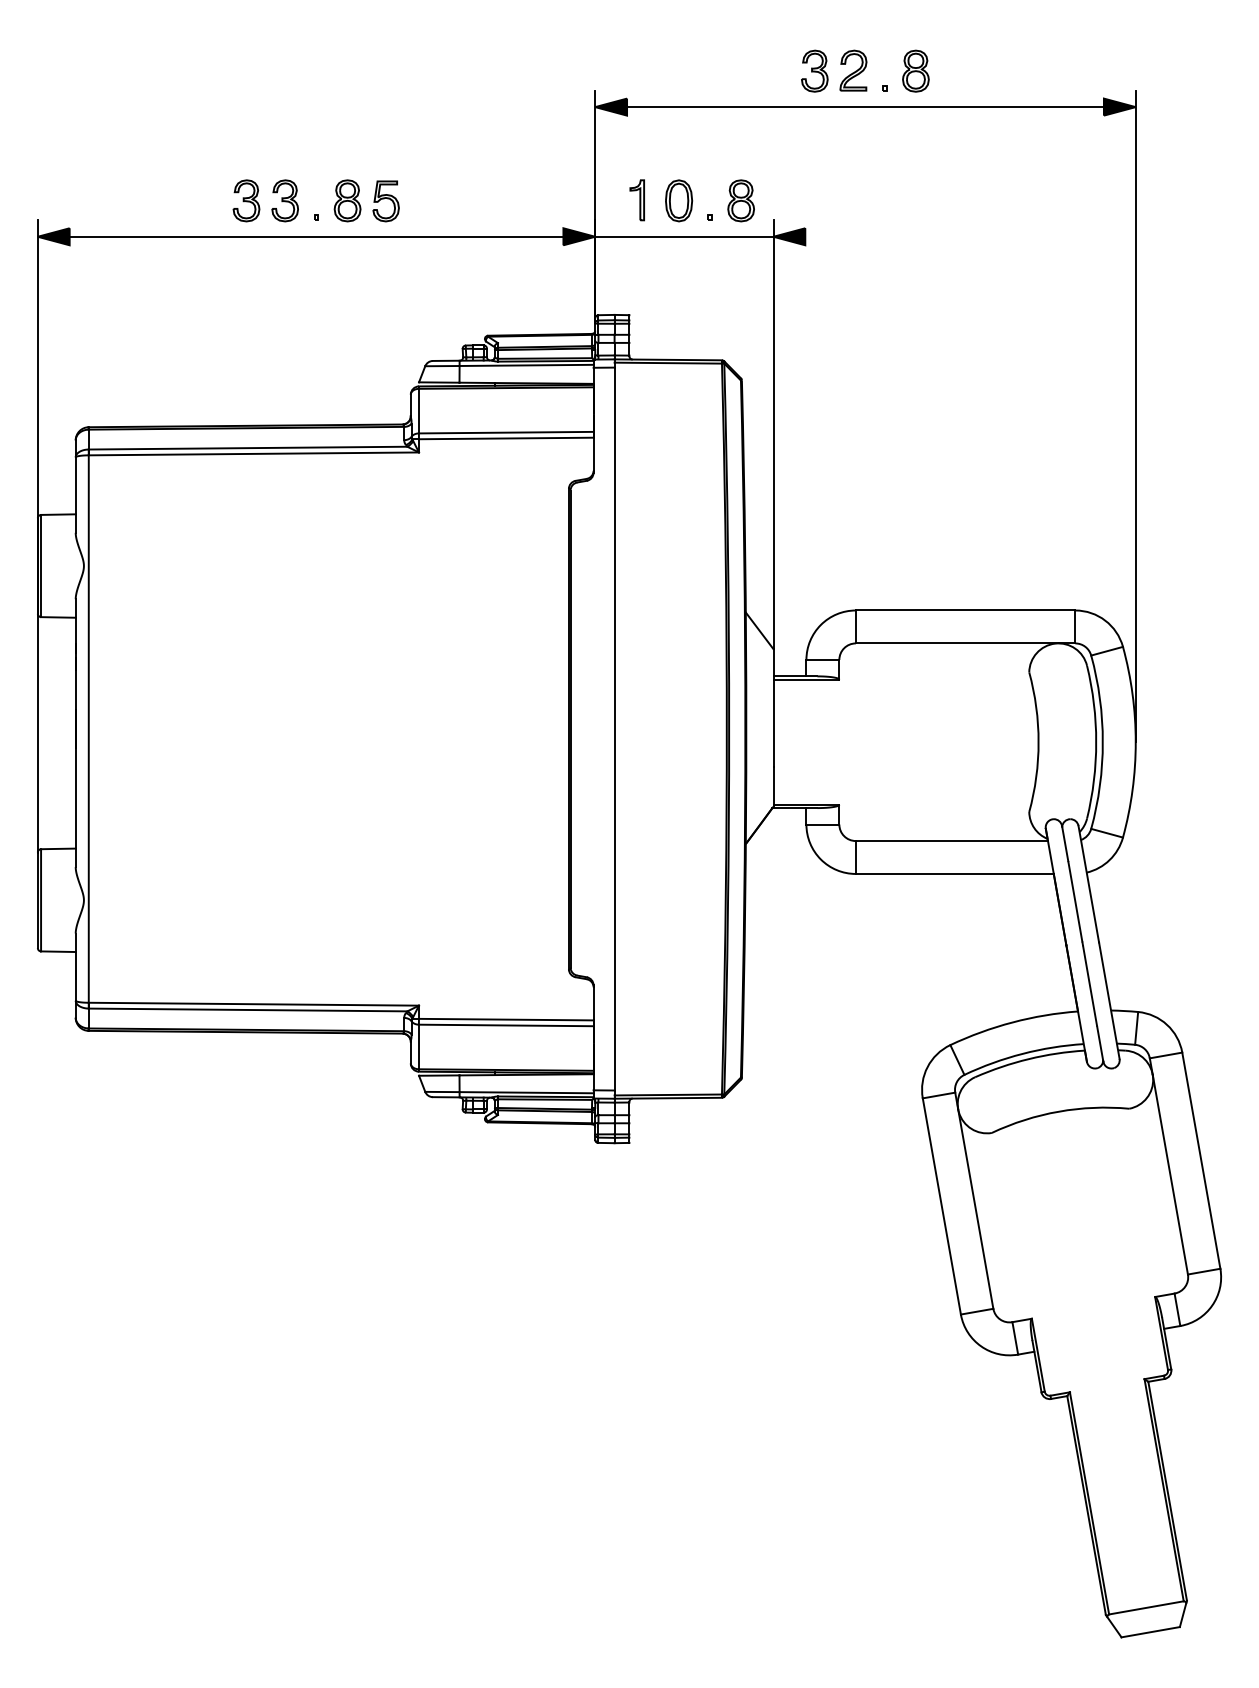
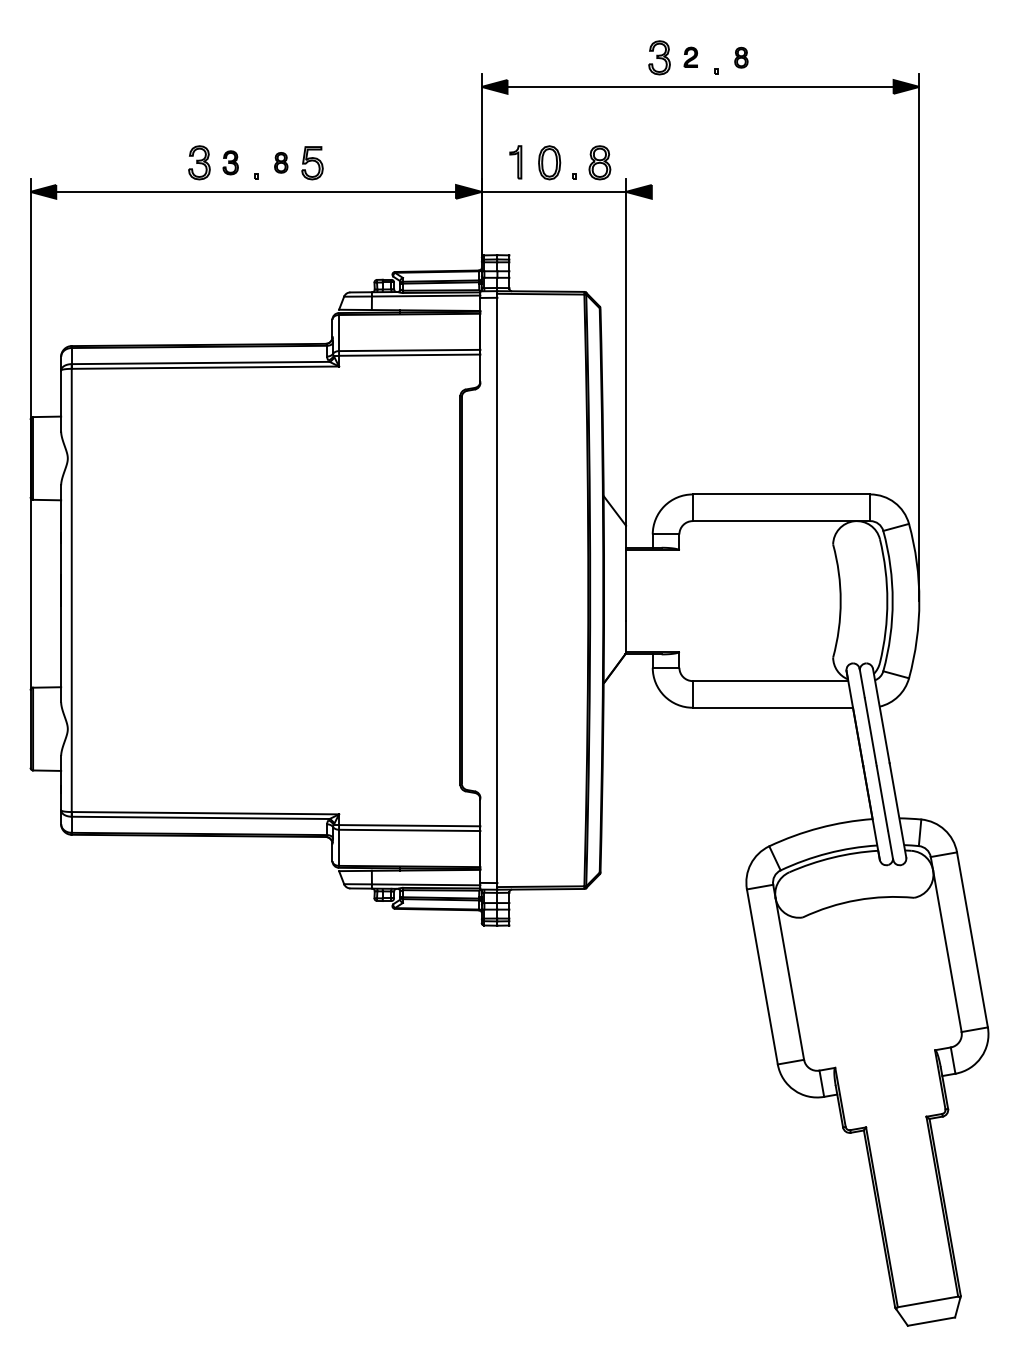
part: (853, 70) -> (690, 57), size x0.6
part: (915, 70) -> (741, 57), size x0.6
part: (284, 200) -> (230, 162), size x0.7
part: (347, 200) -> (281, 162), size x0.6

